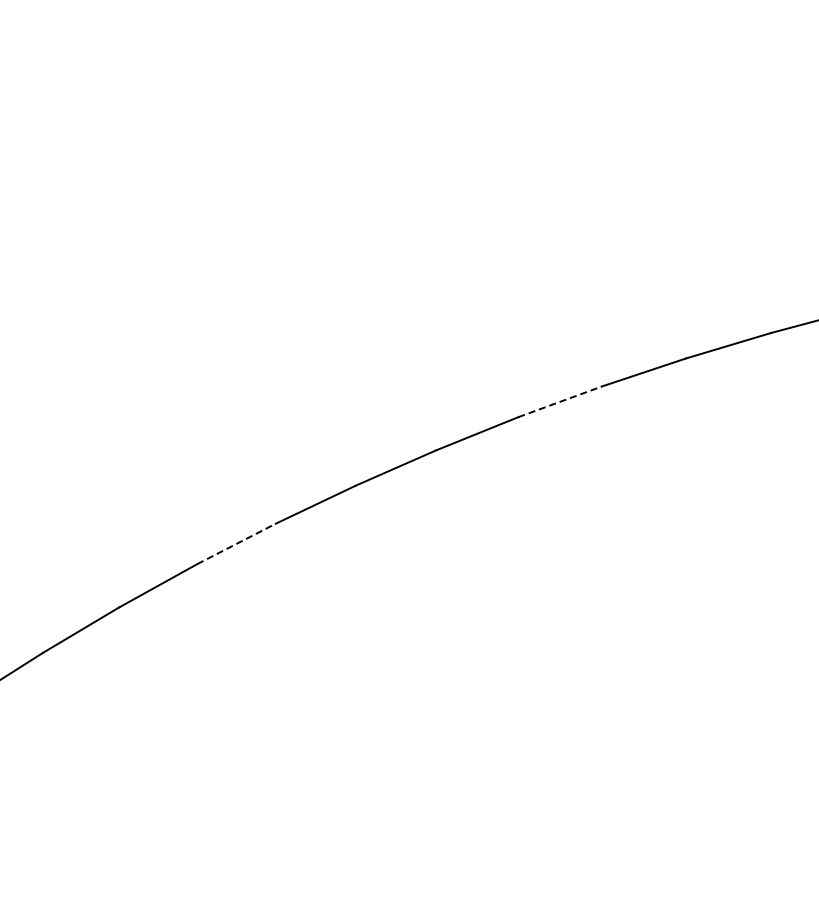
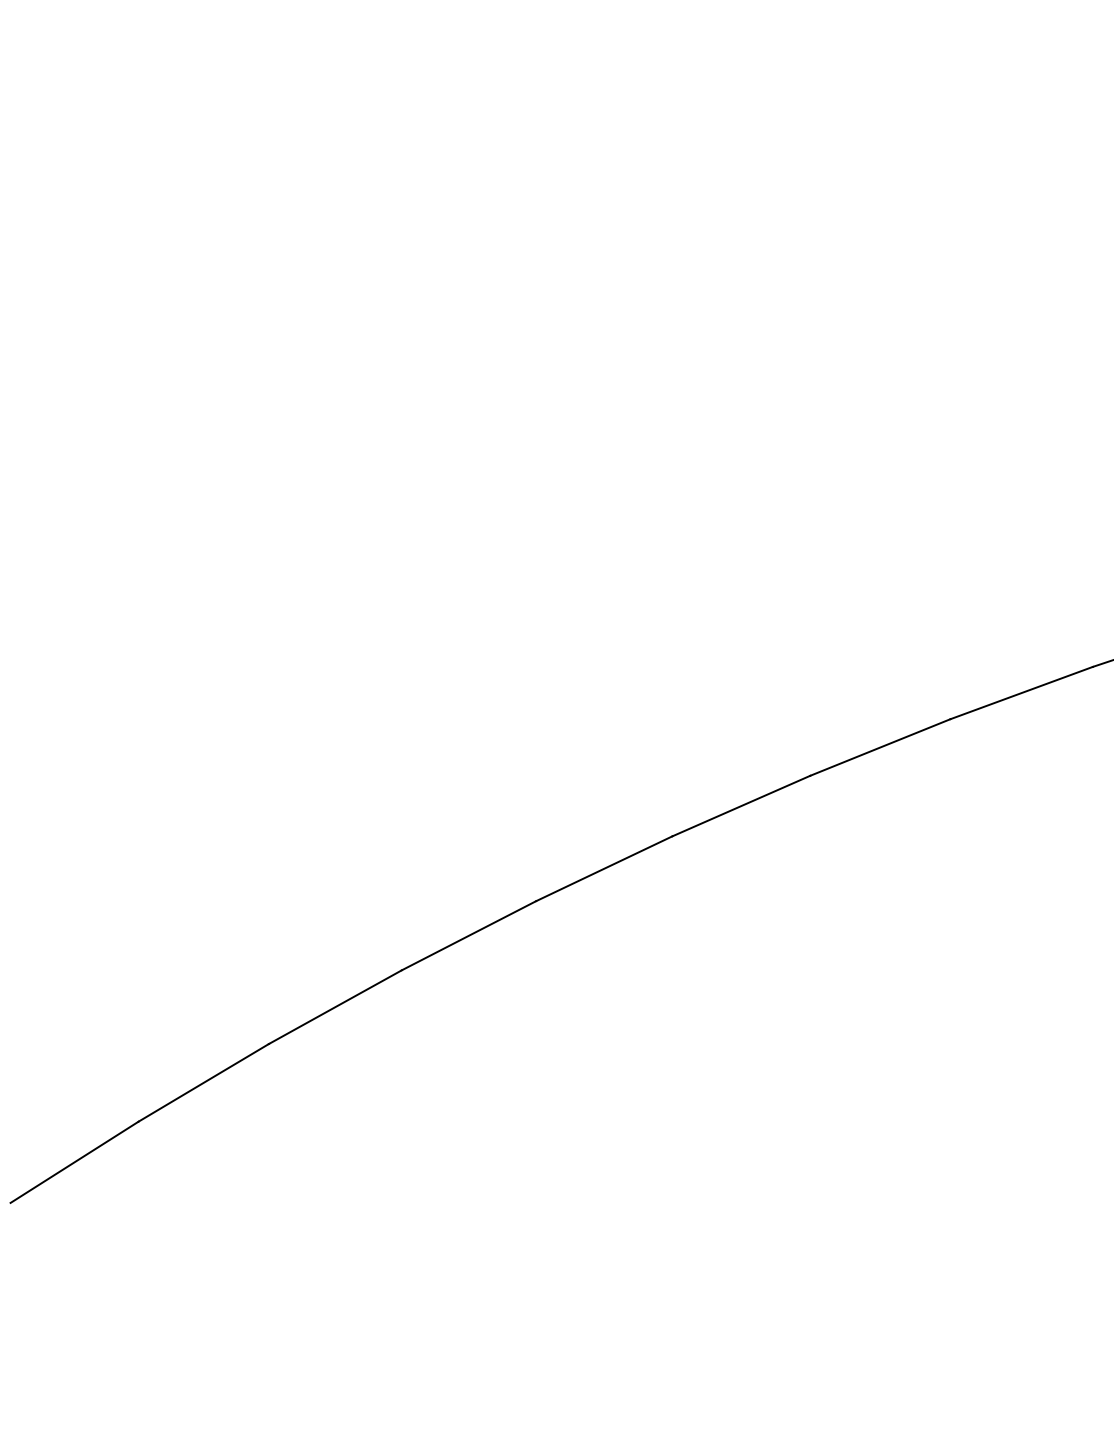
line: (560, 401) -> (1022, 692), dashed -> solid
line: (236, 543) -> (468, 935), dashed -> solid

